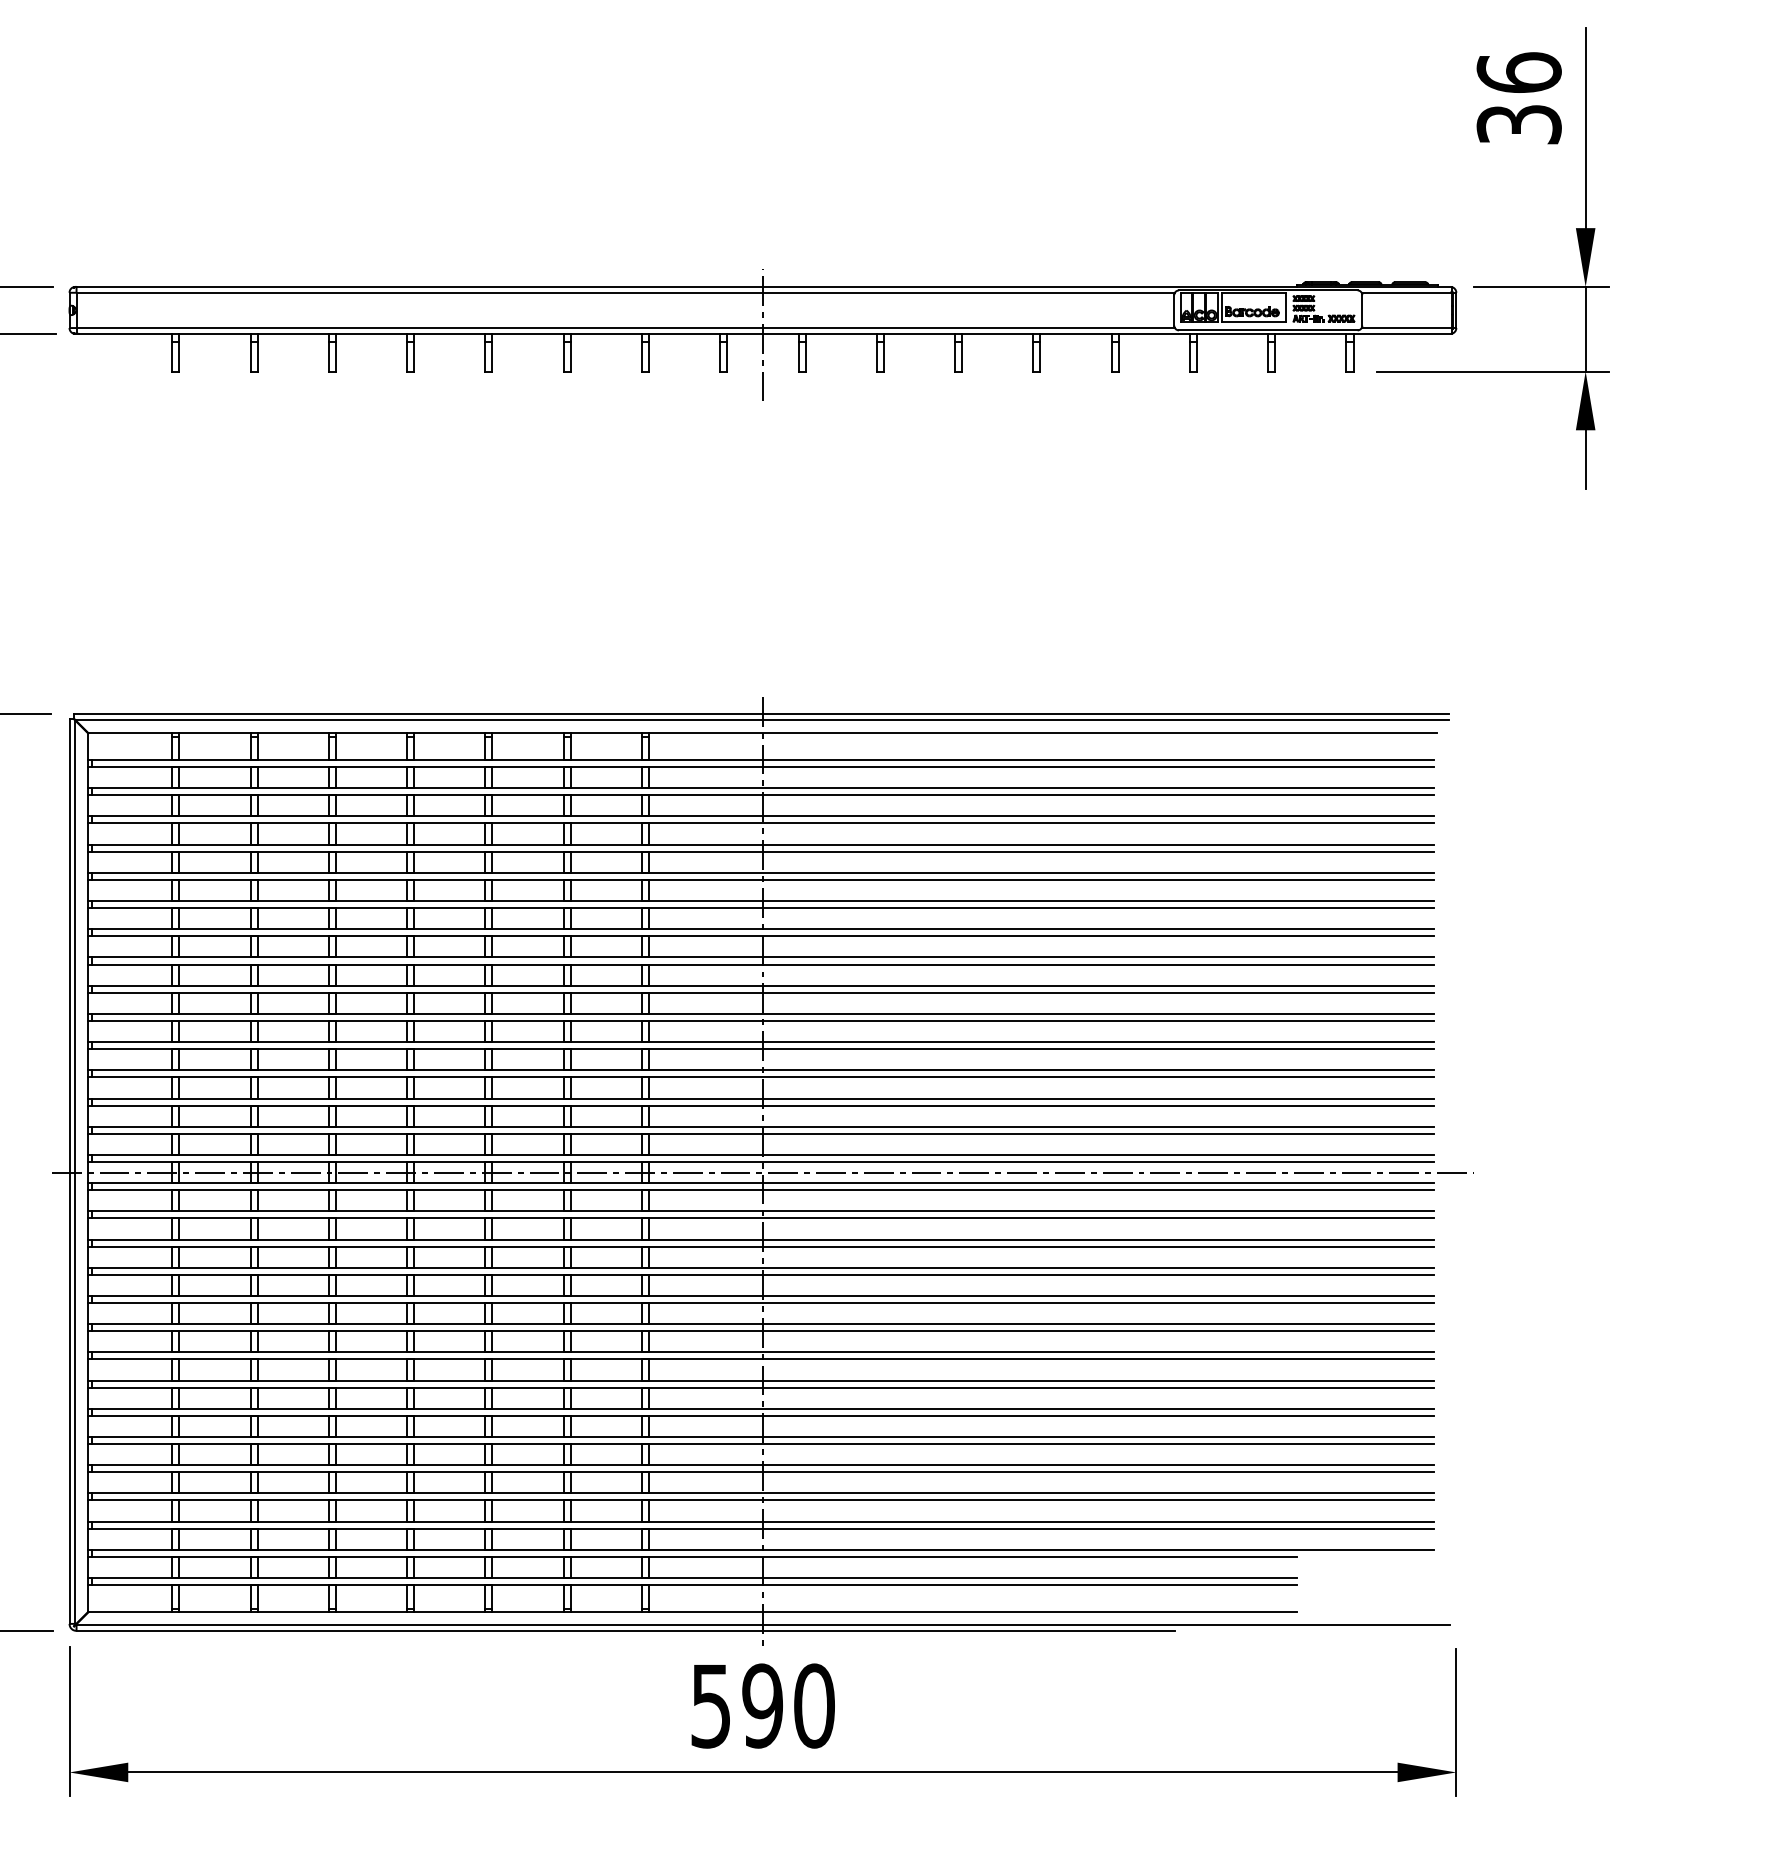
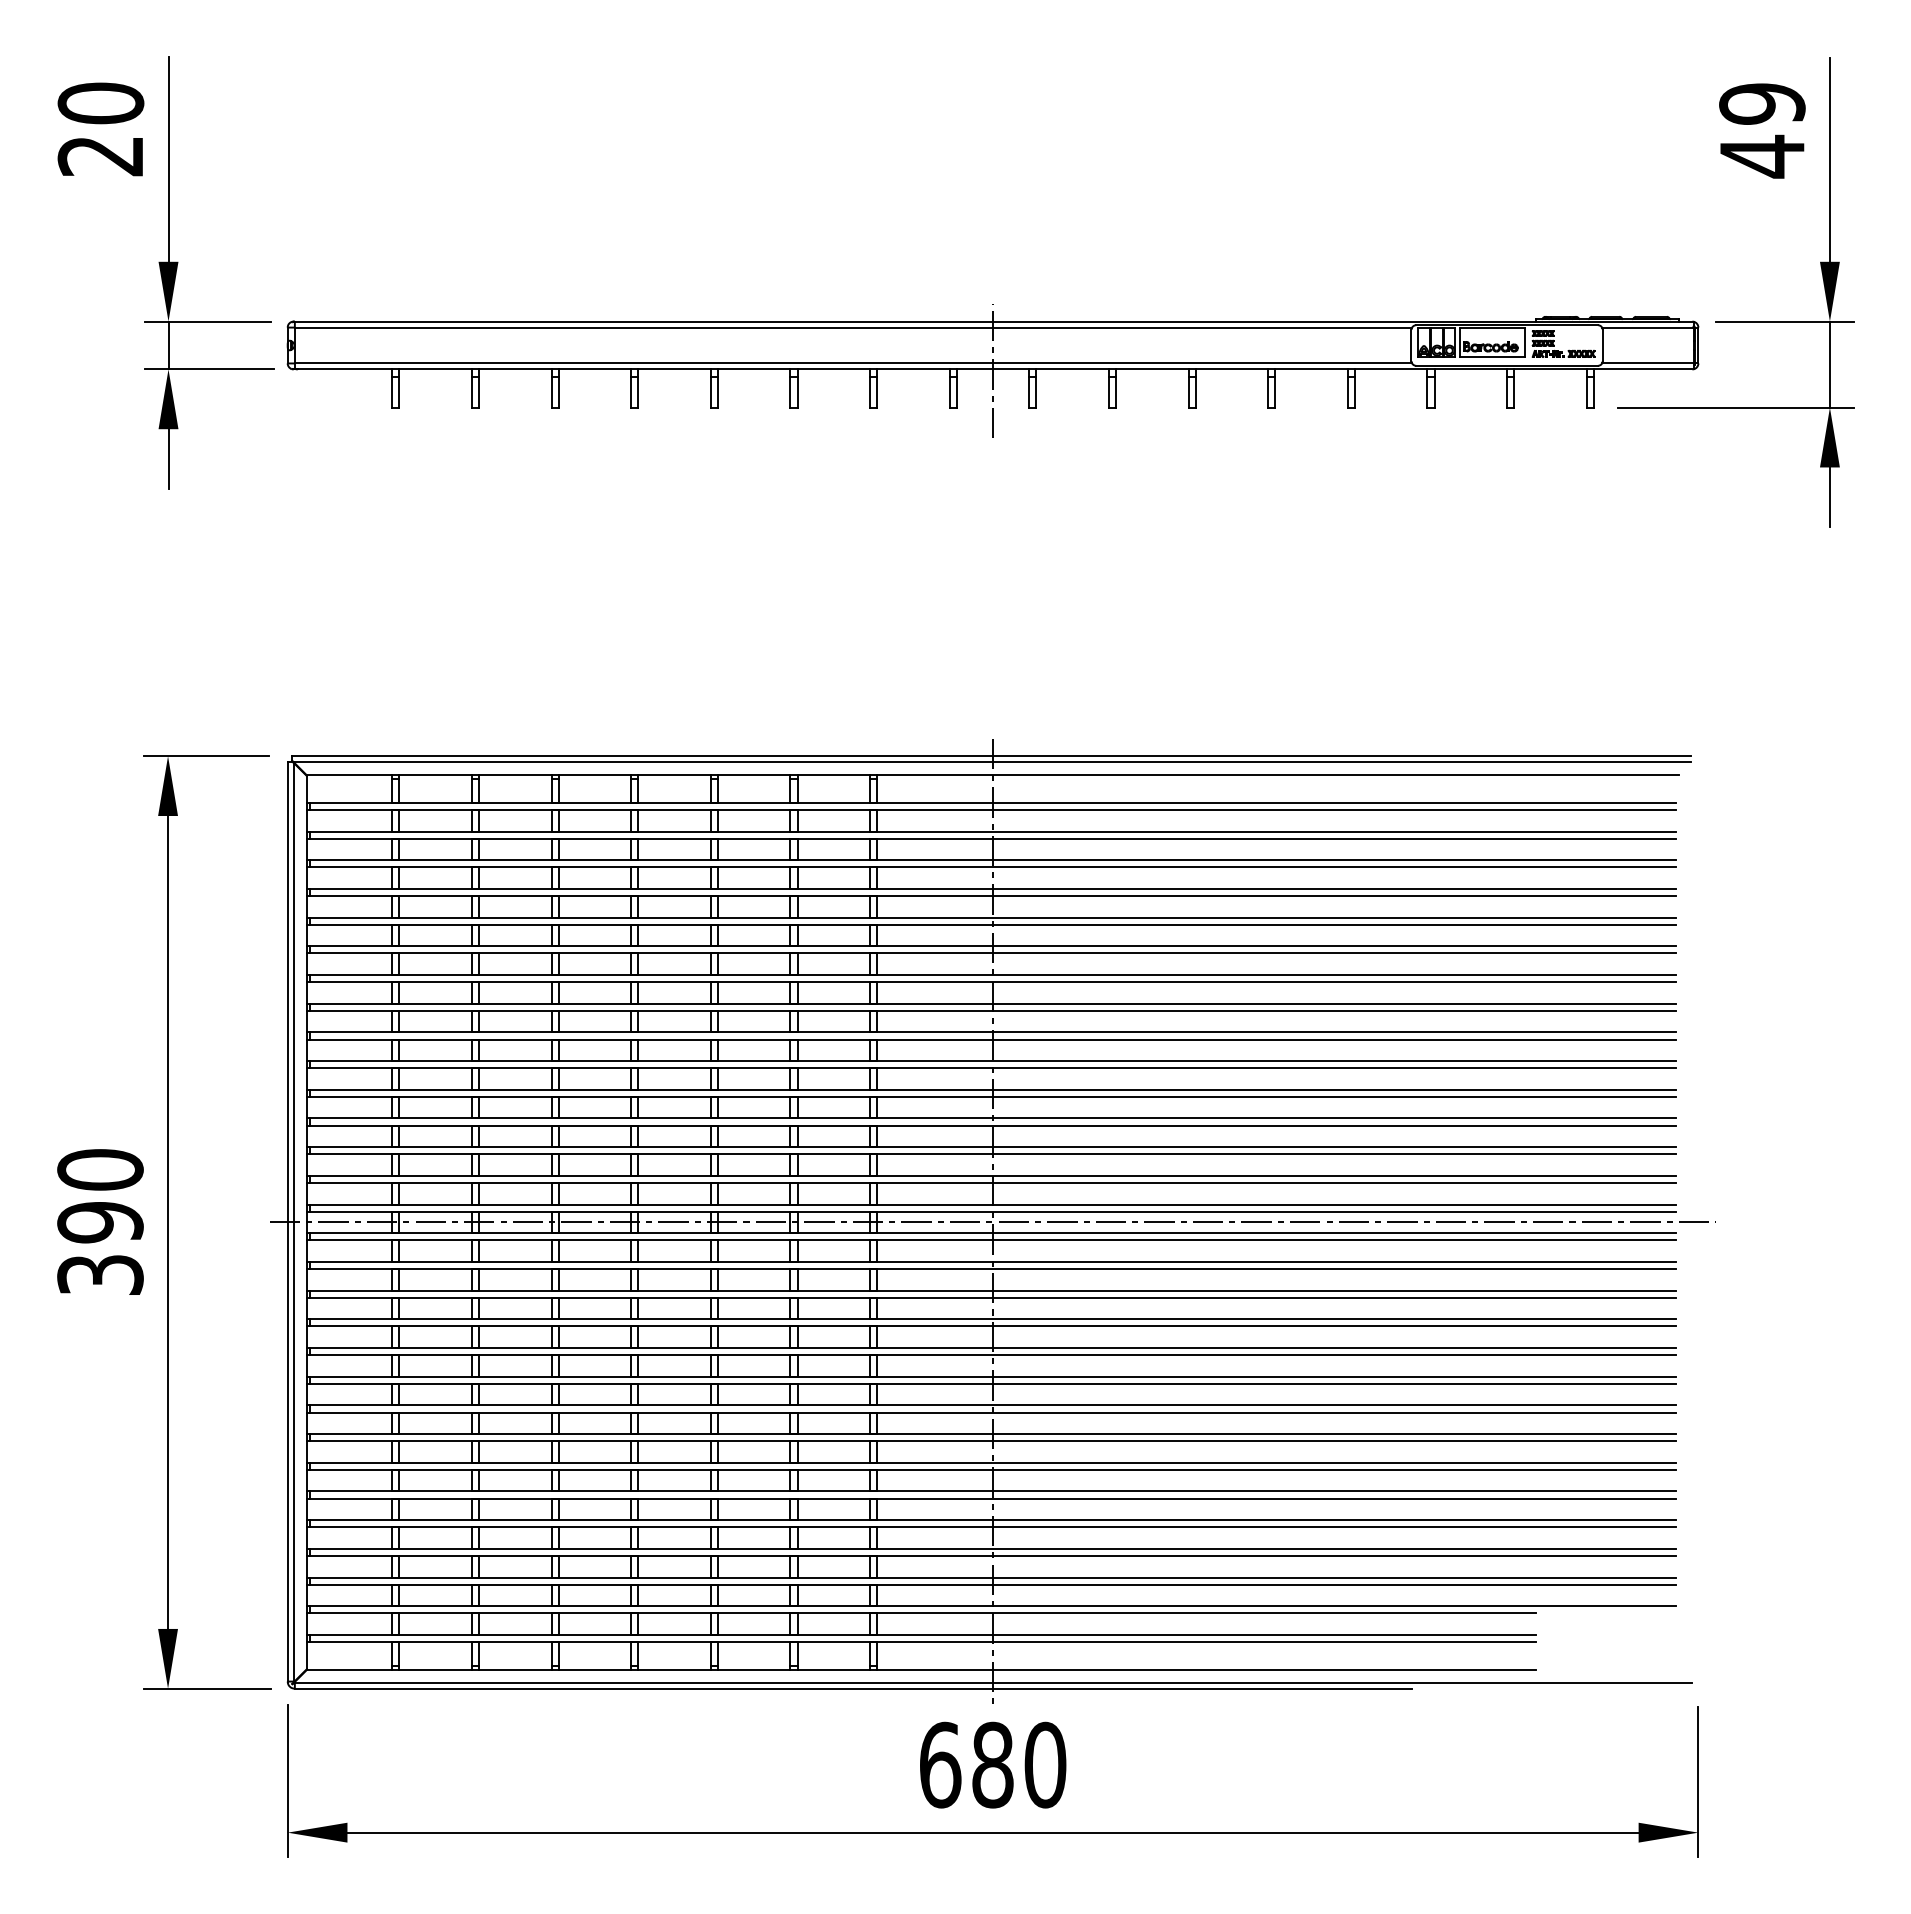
text: (1519, 99) -> (1762, 130), 36 -> 49
text: (736, 1705) -> (966, 1764), 590 -> 680

